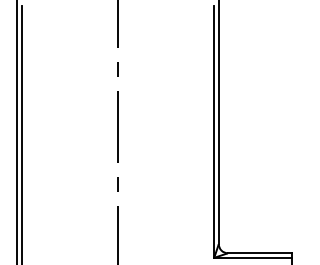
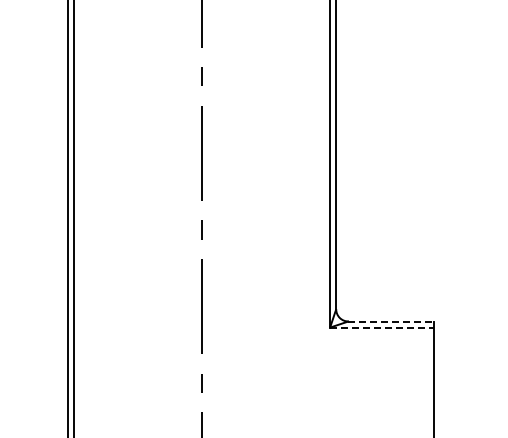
line: (260, 253) -> (391, 321), solid -> dashed
line: (252, 257) -> (381, 327), solid -> dashed

